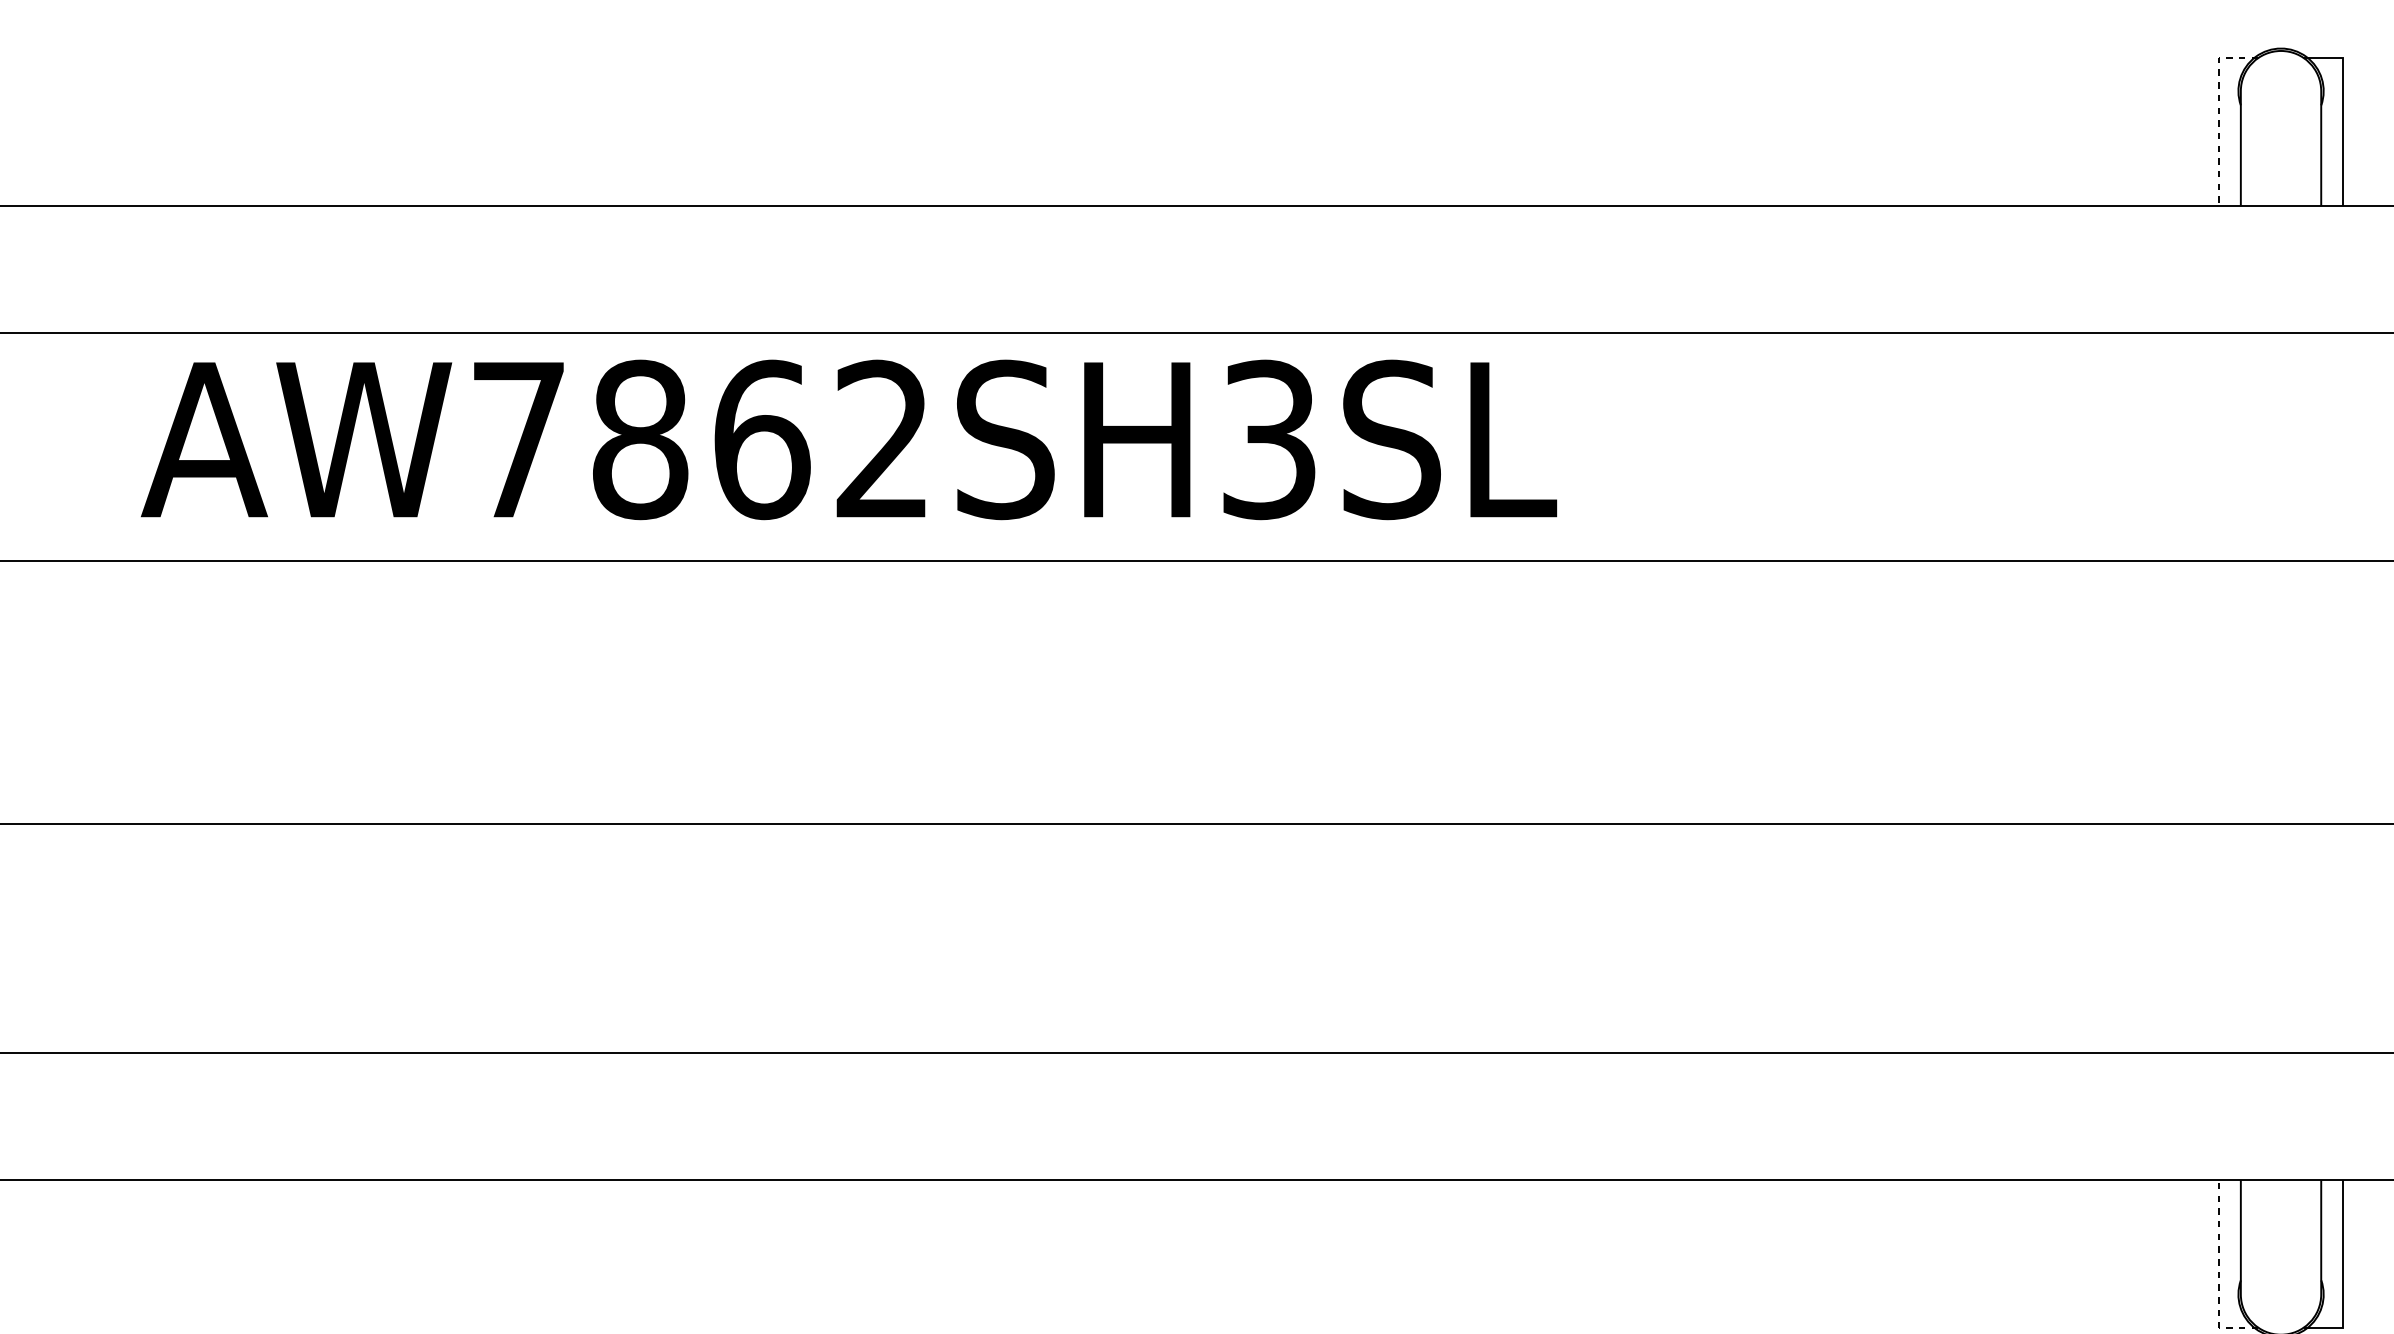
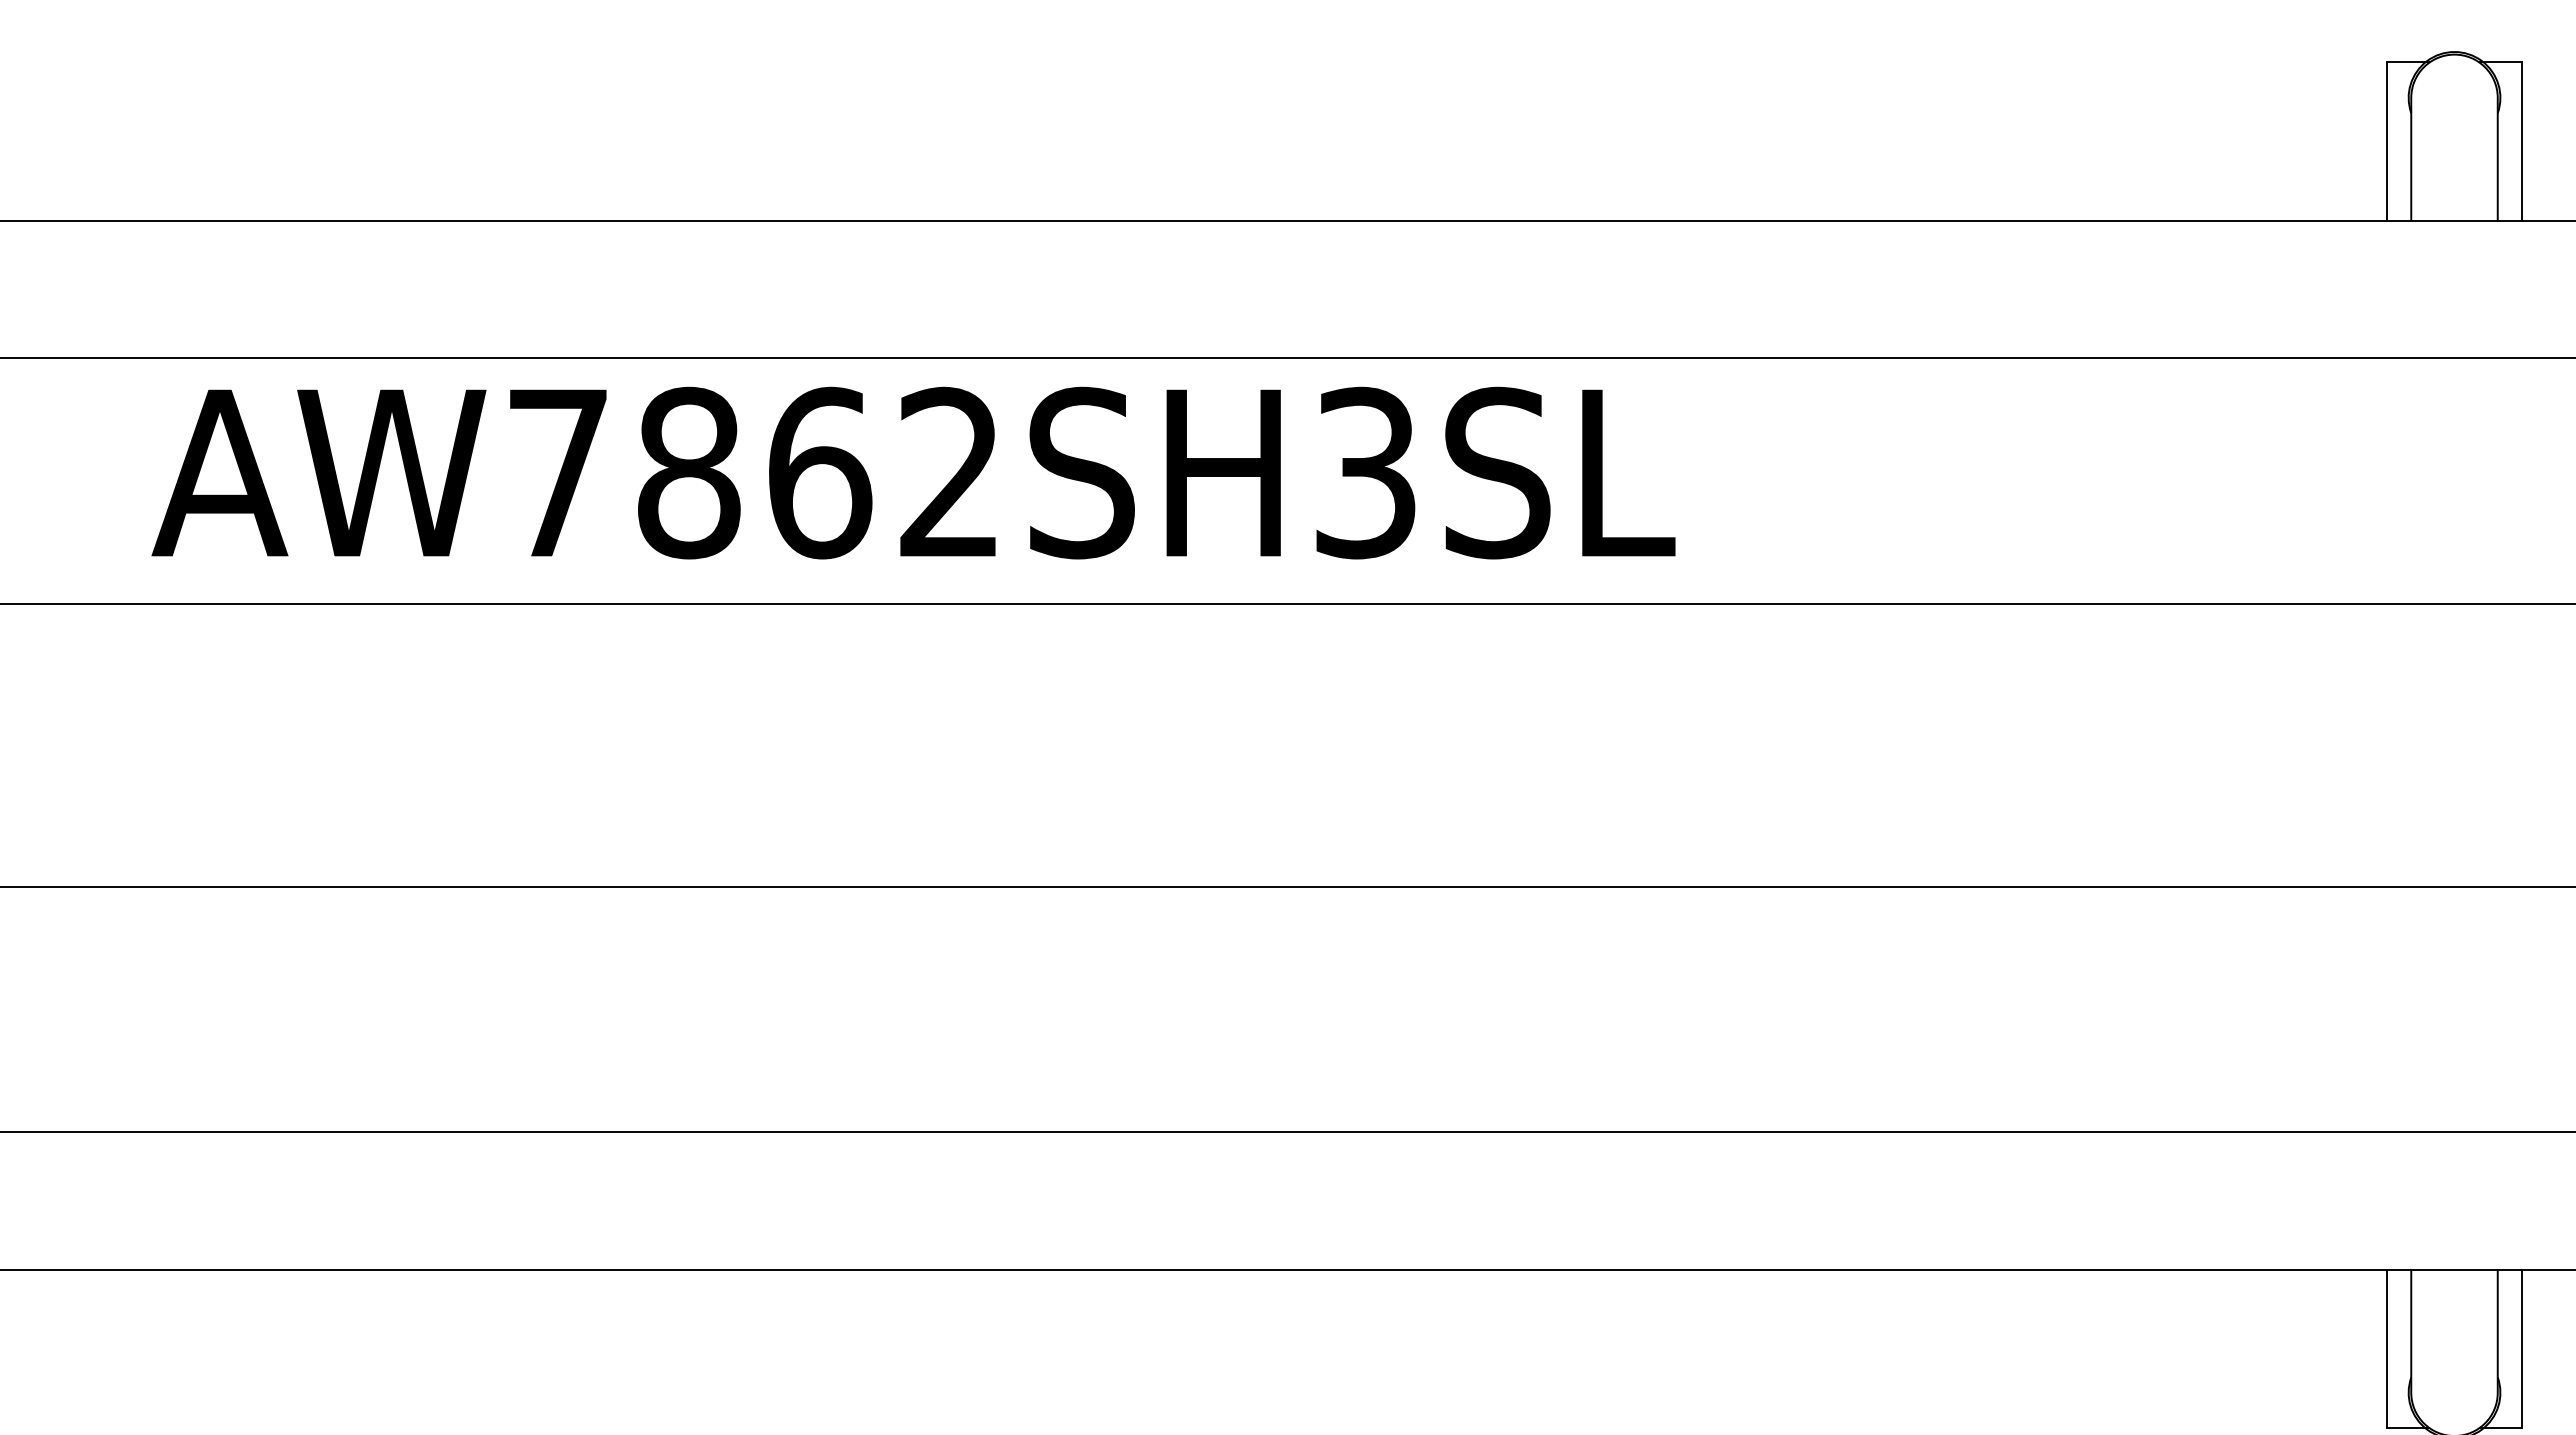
line: (2218, 112) -> (2387, 120), dashed -> solid
line: (2218, 1273) -> (2387, 1370), dashed -> solid

